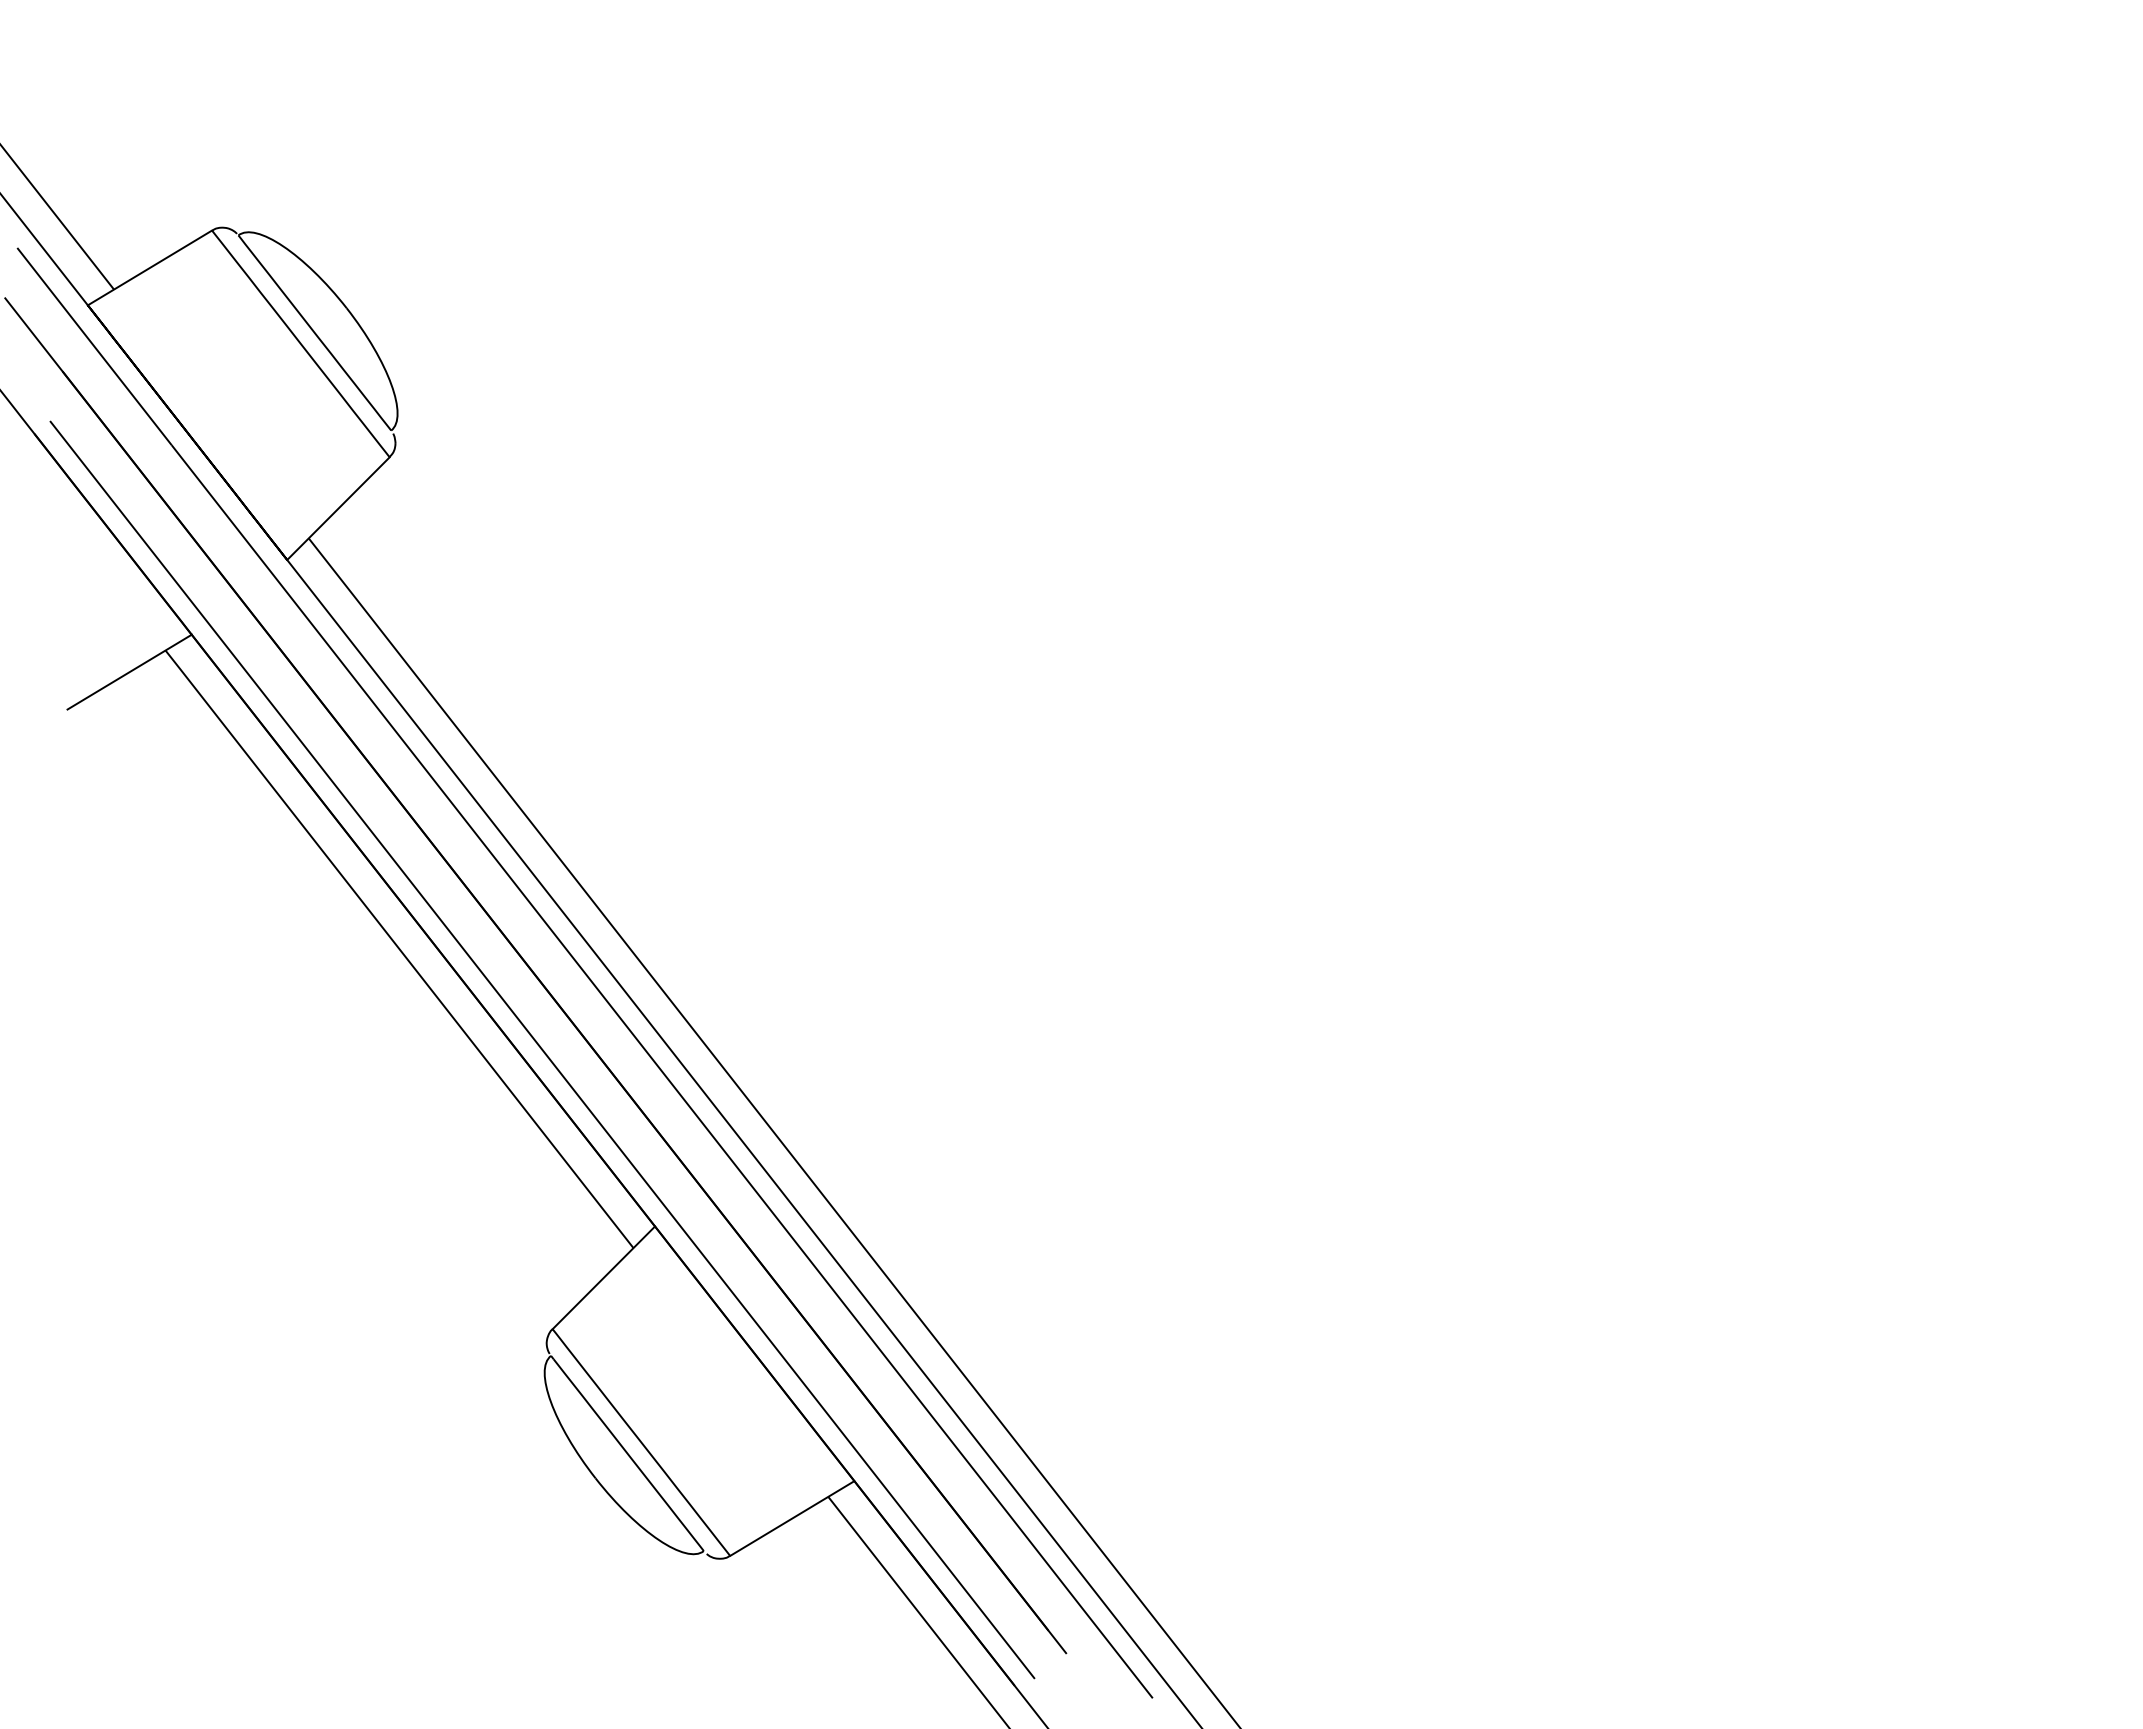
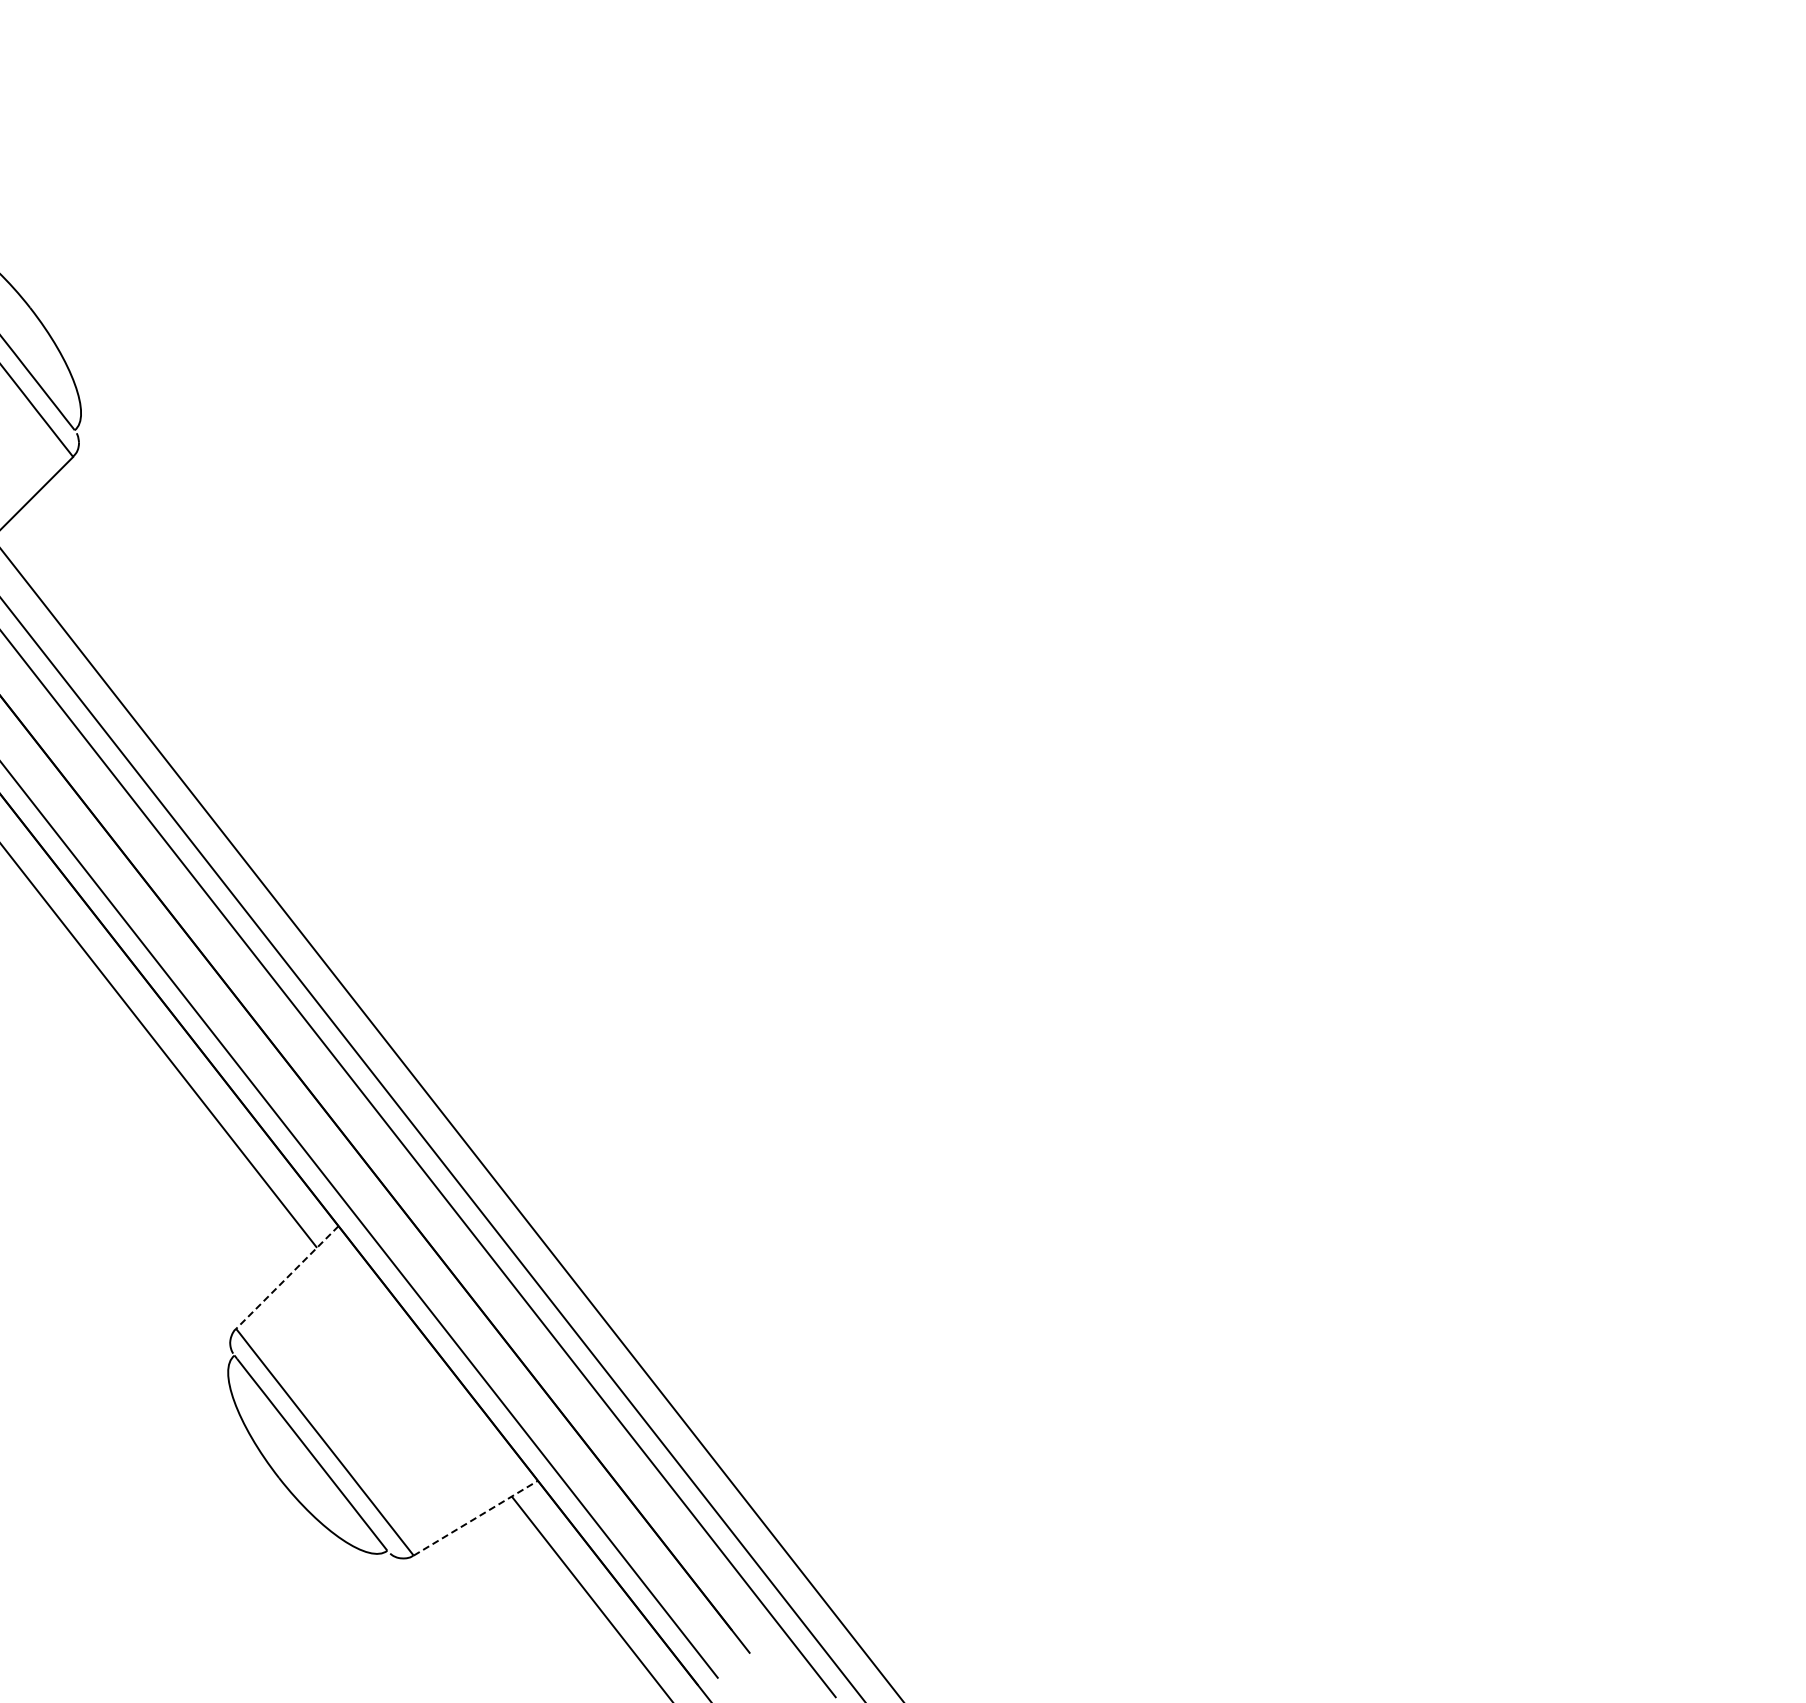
line: (603, 1278) -> (287, 1278), solid -> dashed
line: (792, 1518) -> (476, 1518), solid -> dashed

